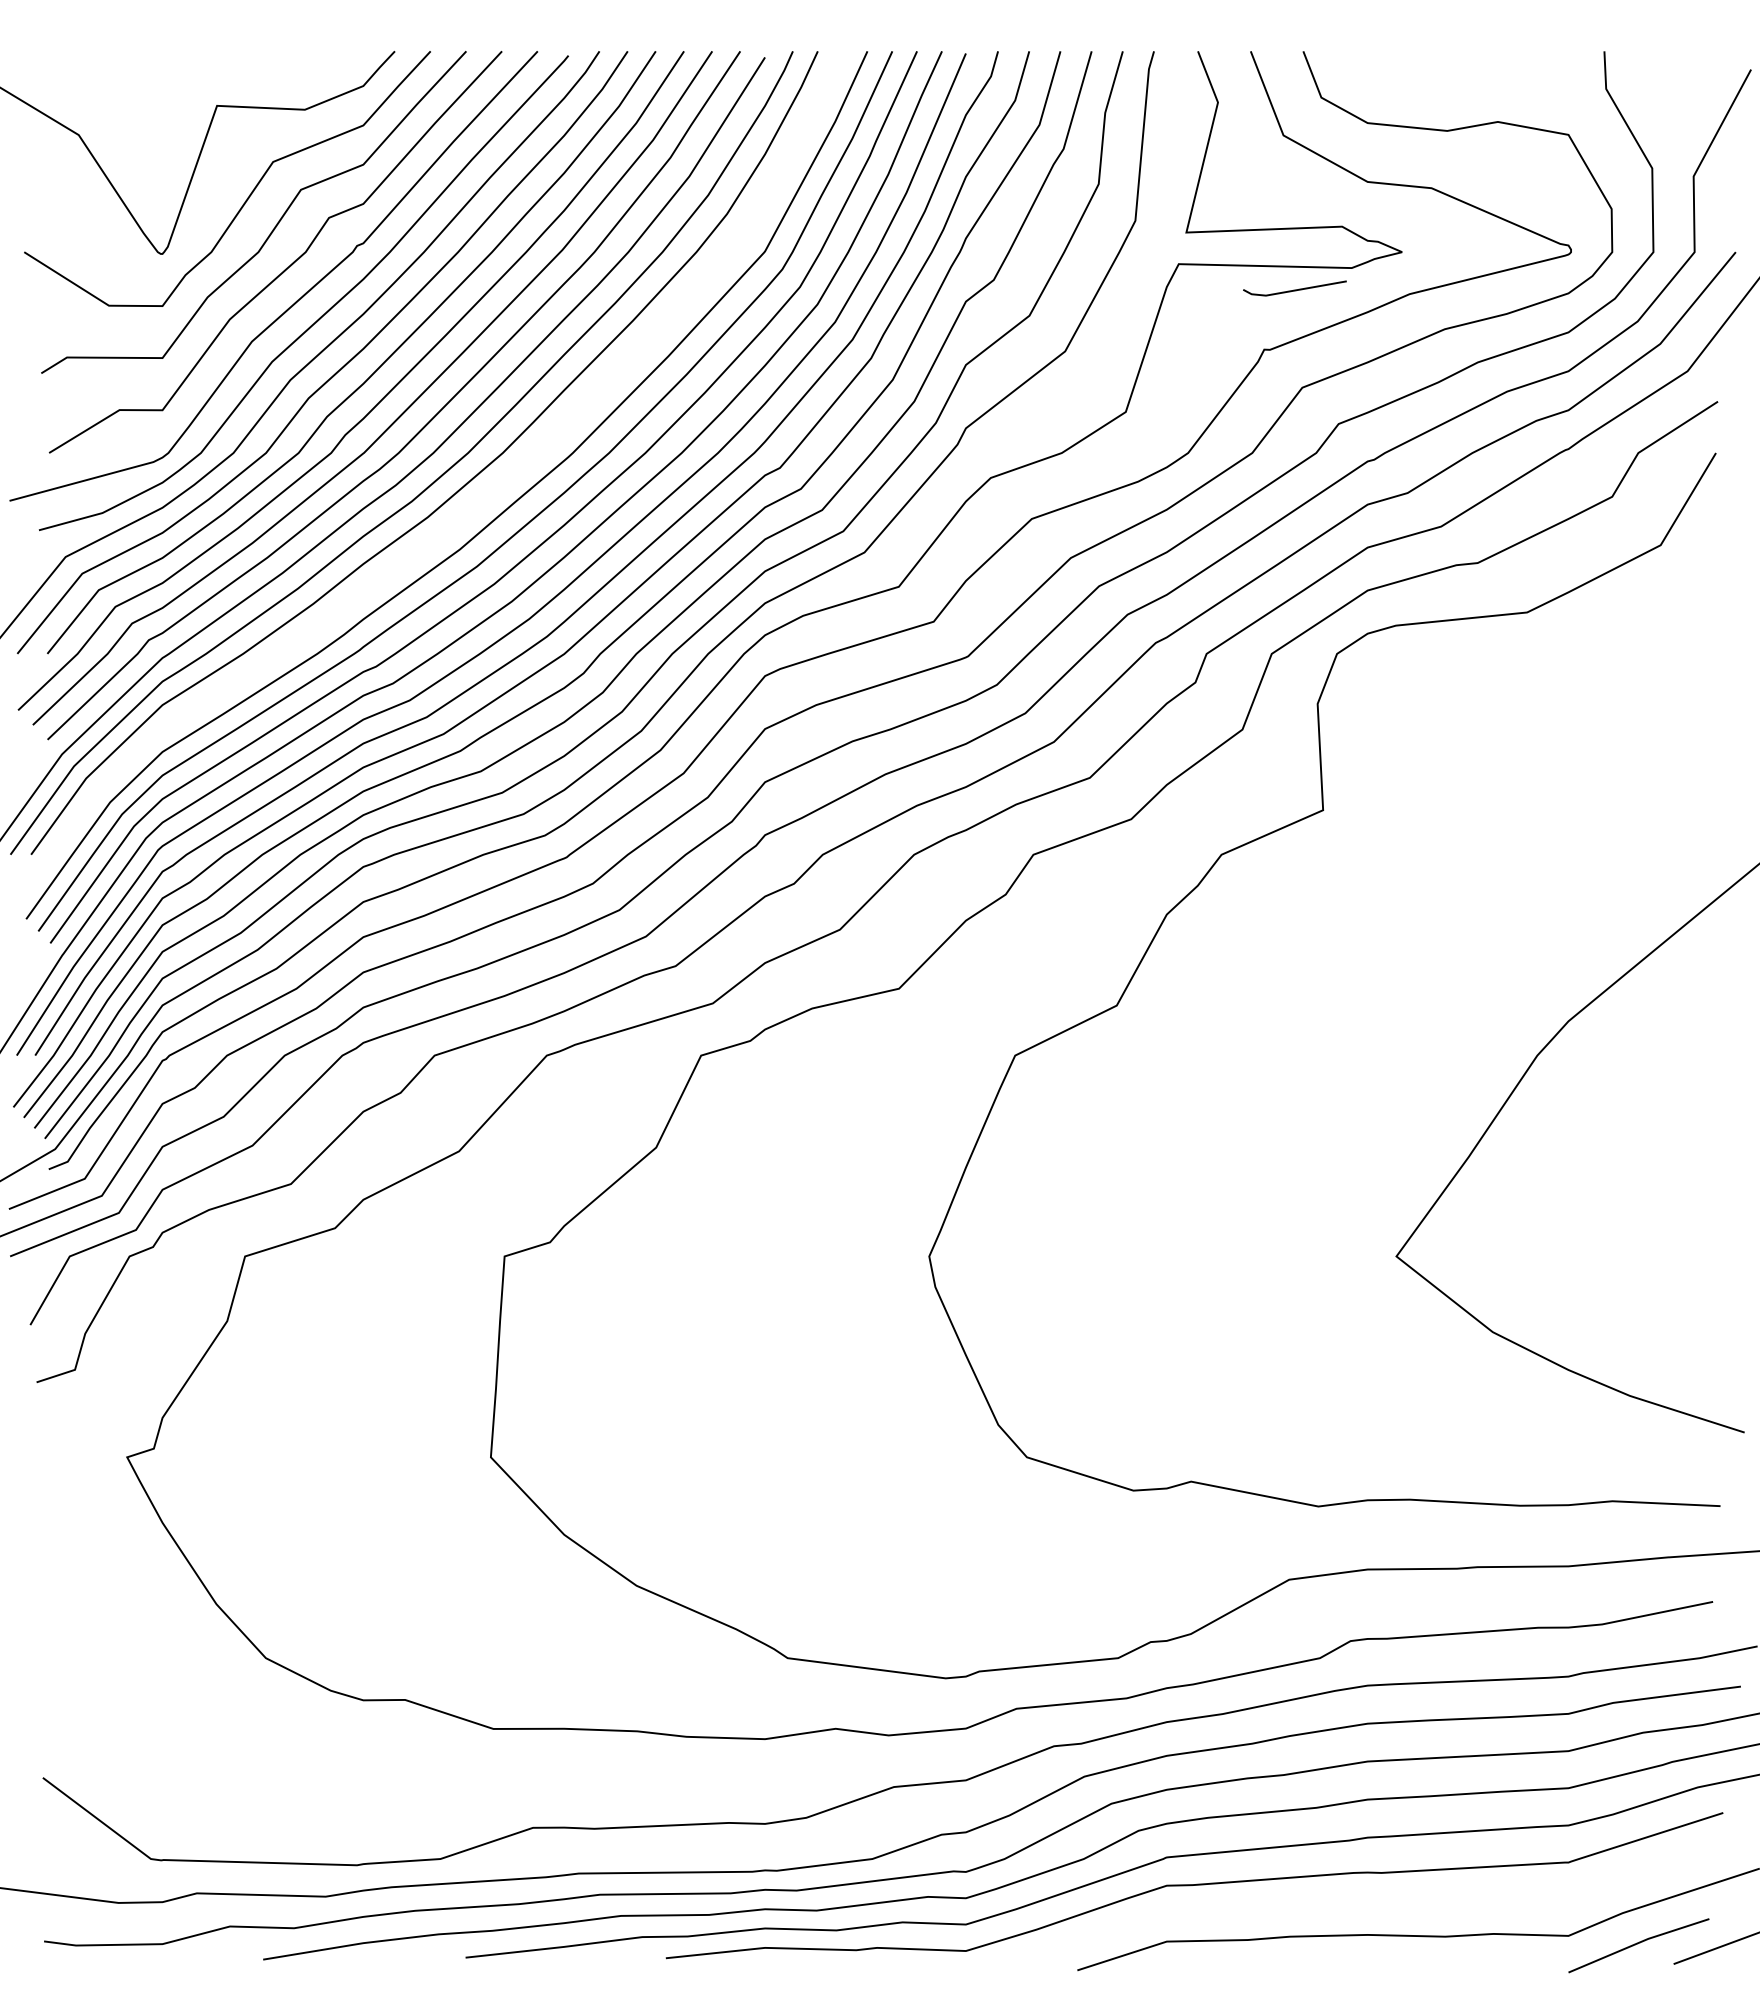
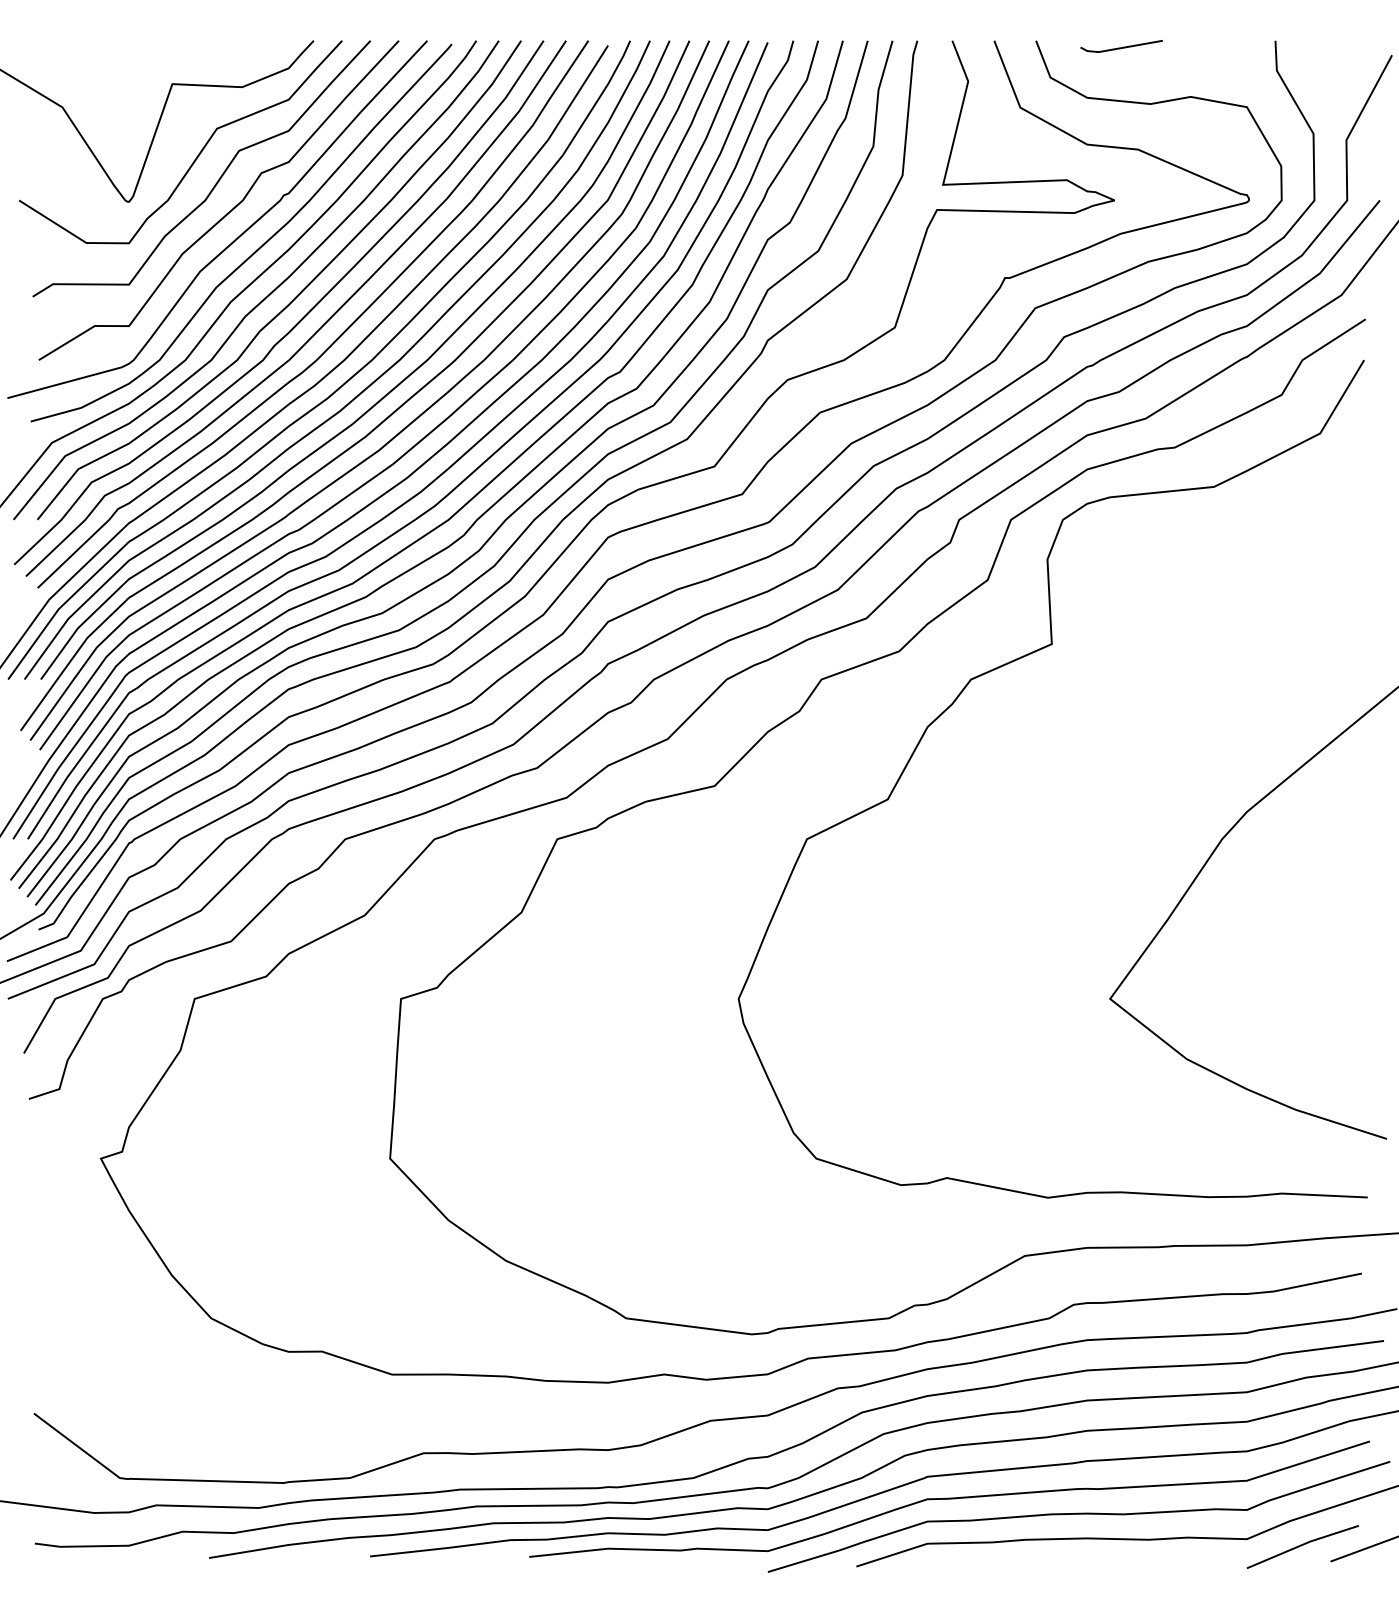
line: (1294, 289) -> (1121, 47), moved
curve: (488, 493) -> (388, 392), added
curve: (1356, 1904) -> (1078, 1514), added

